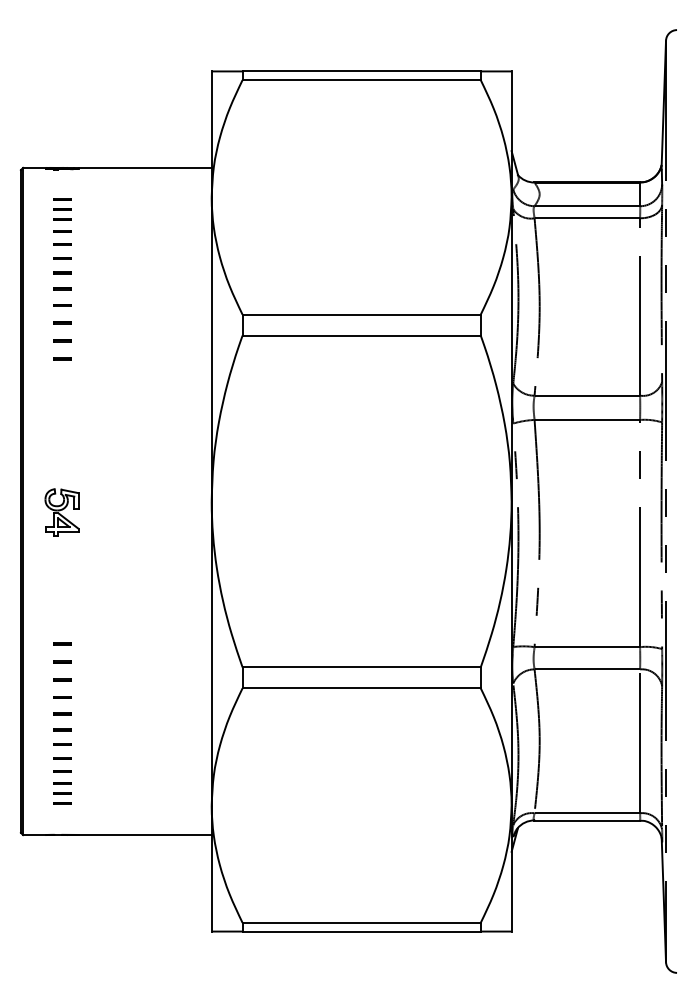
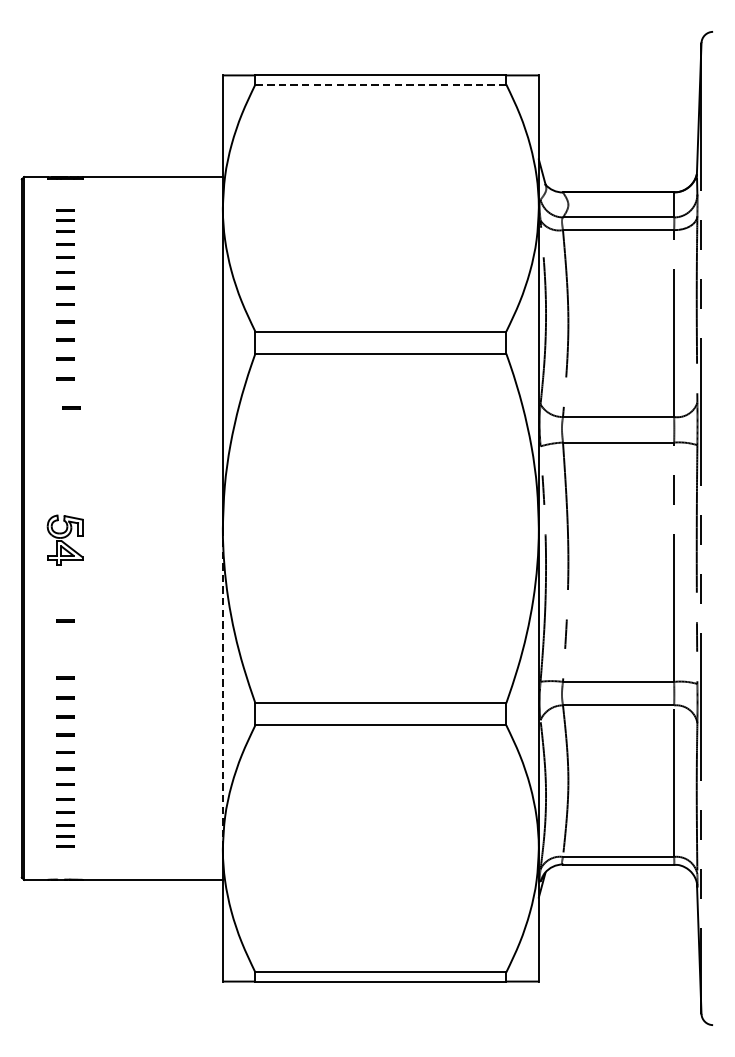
line: (361, 80) -> (380, 84), solid -> dashed
line: (68, 386) -> (71, 407), added
line: (62, 589) -> (65, 621), added
line: (211, 654) -> (222, 689), solid -> dashed

